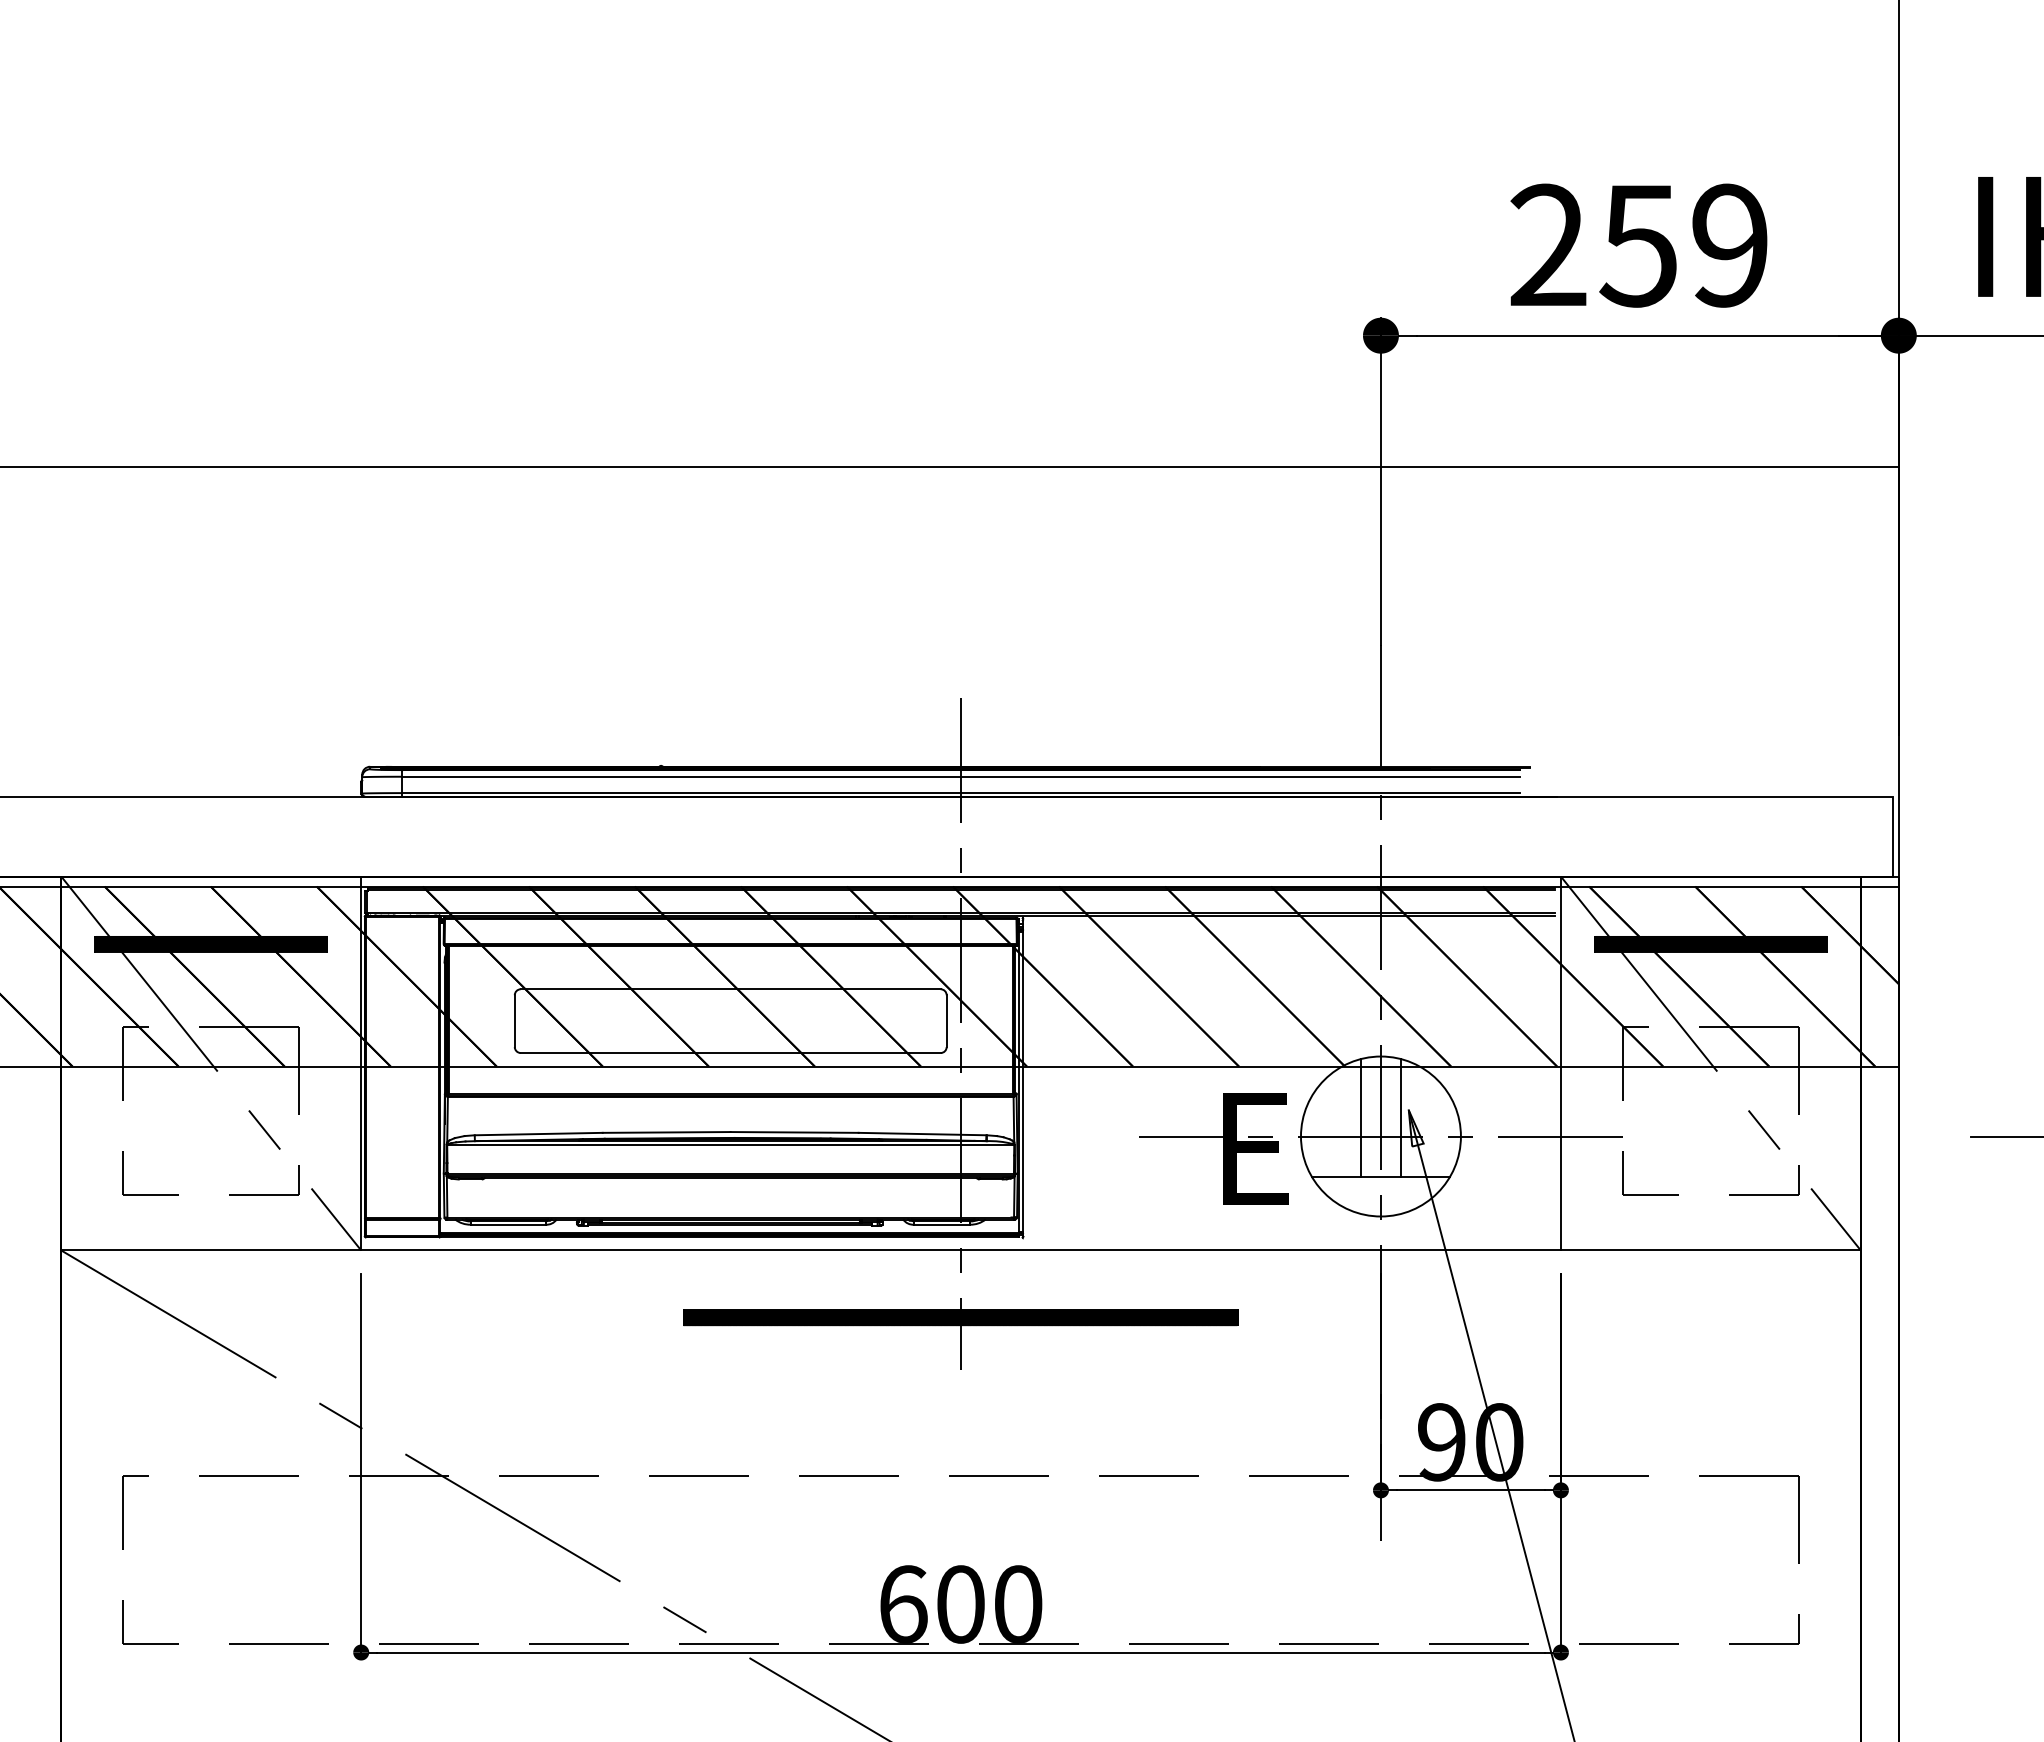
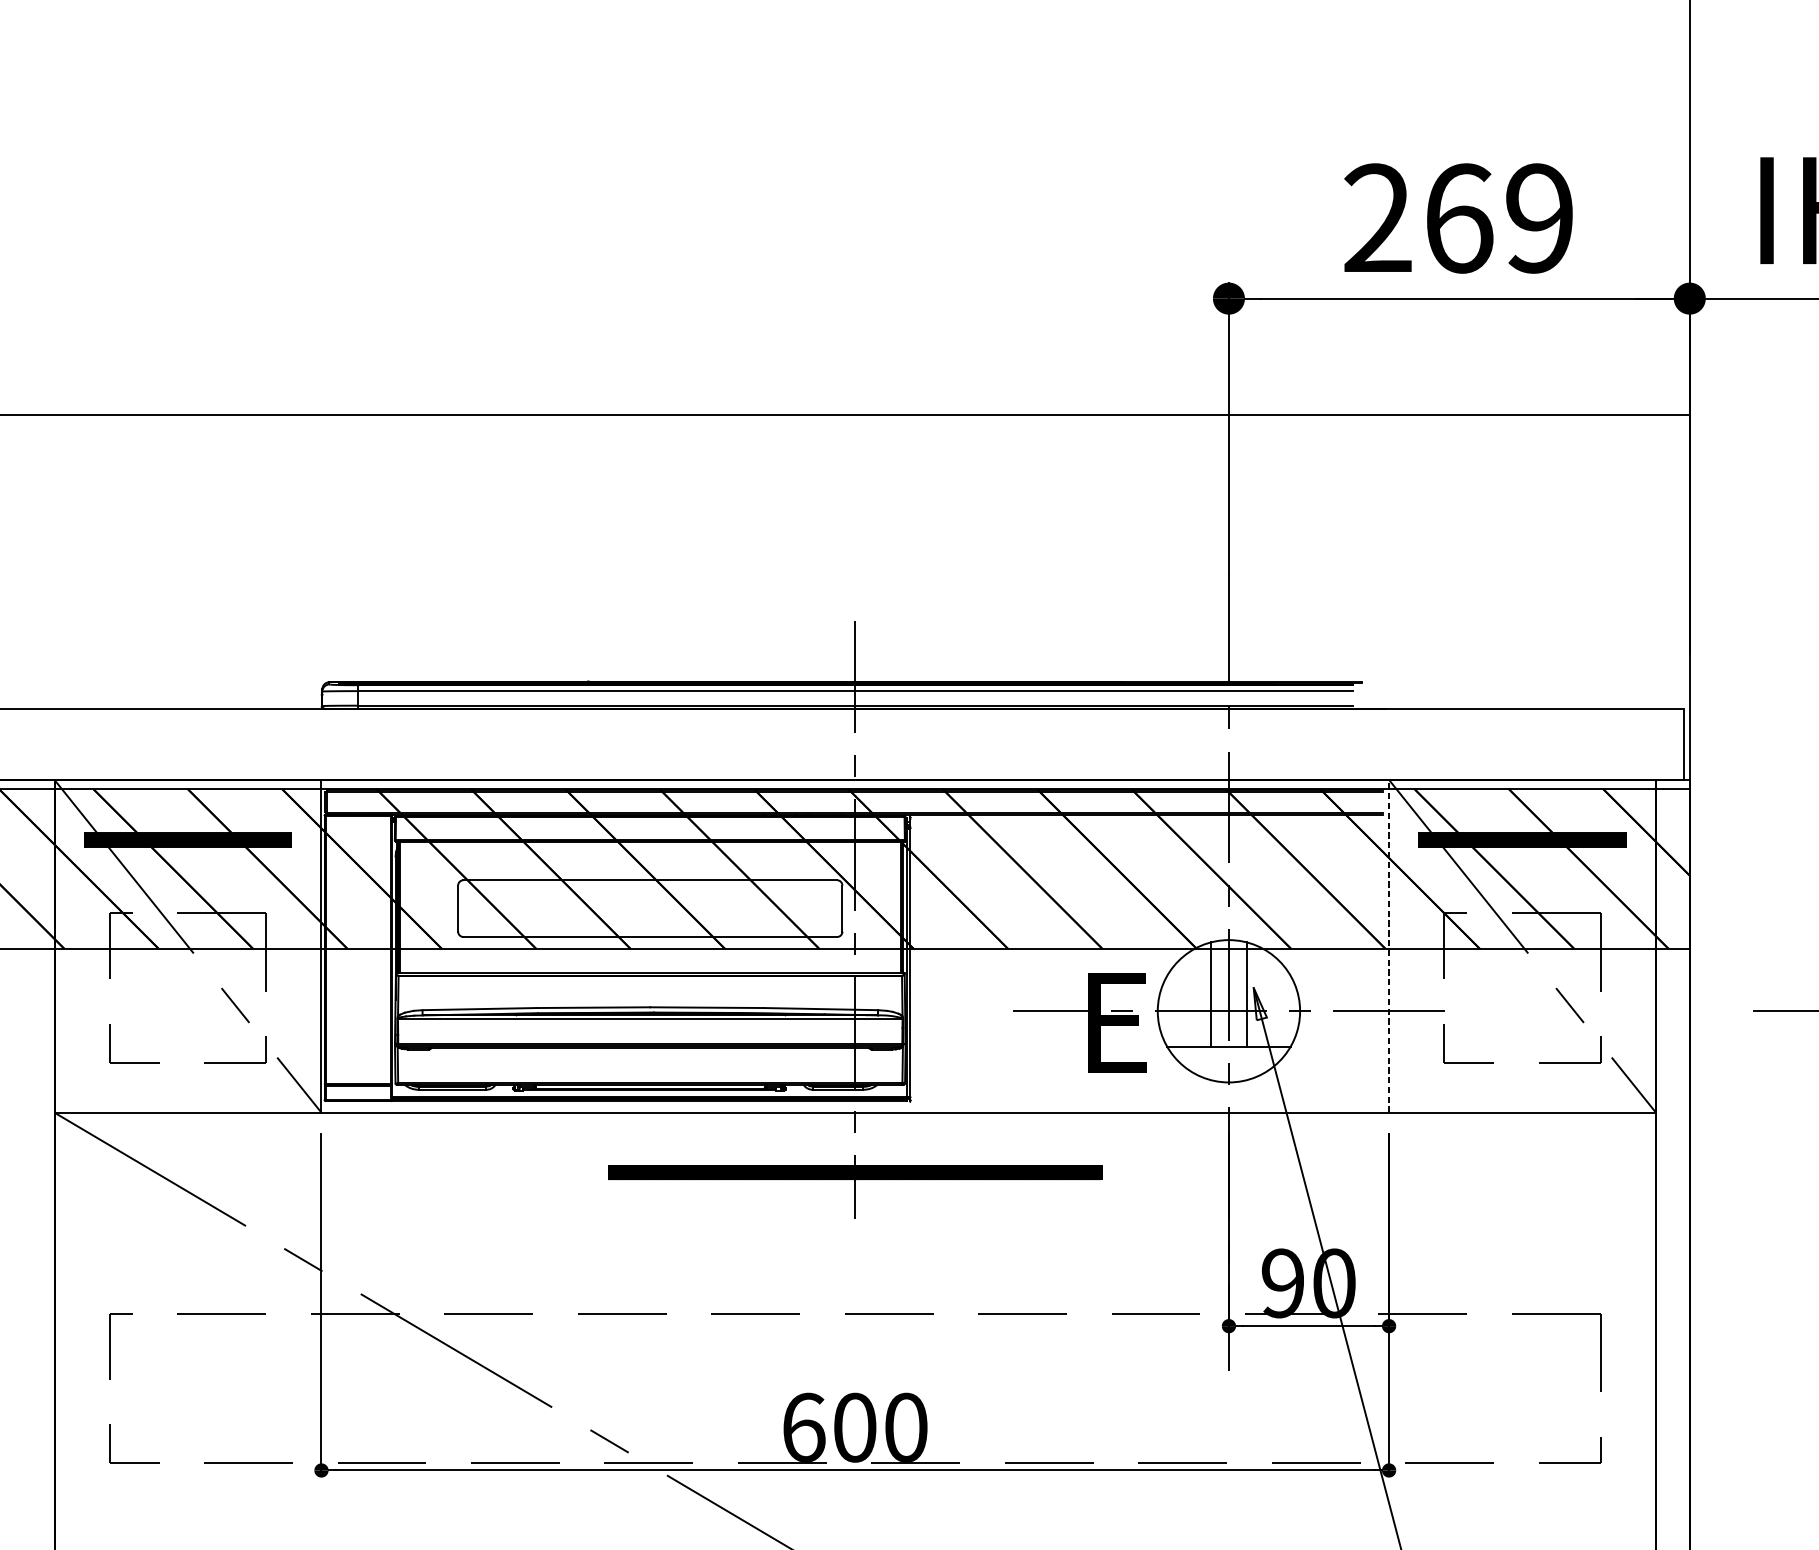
text: (1638, 245) -> (1458, 218), 259 -> 269
line: (1560, 1063) -> (1388, 946), solid -> dashed

